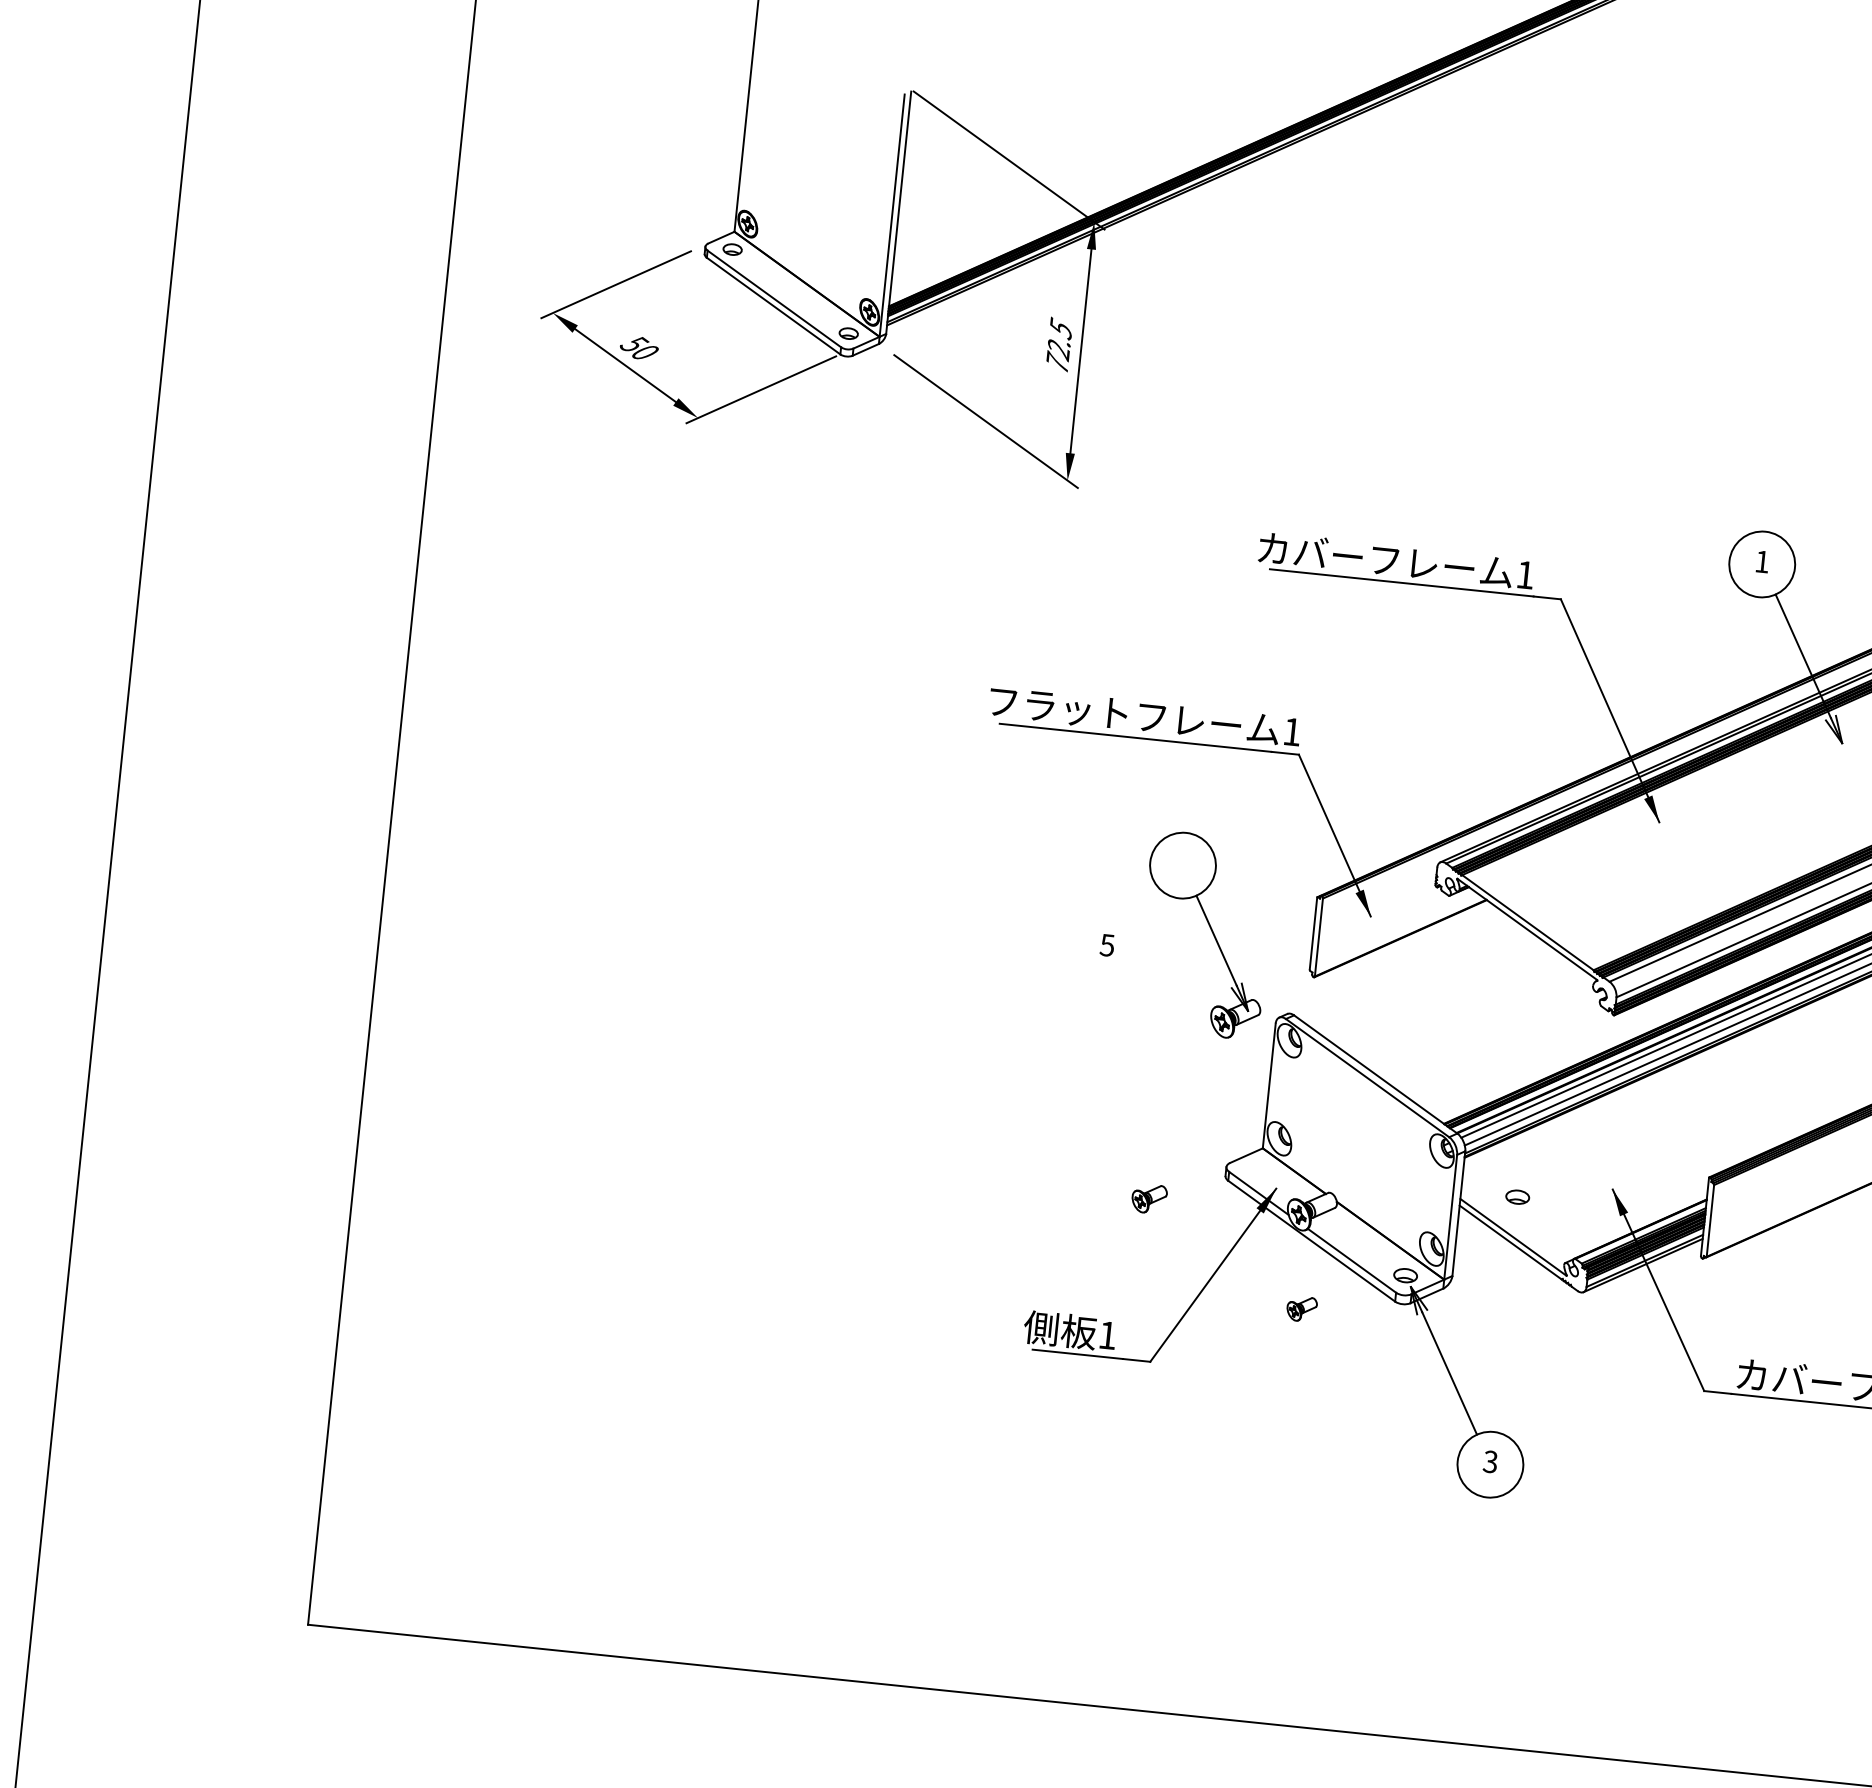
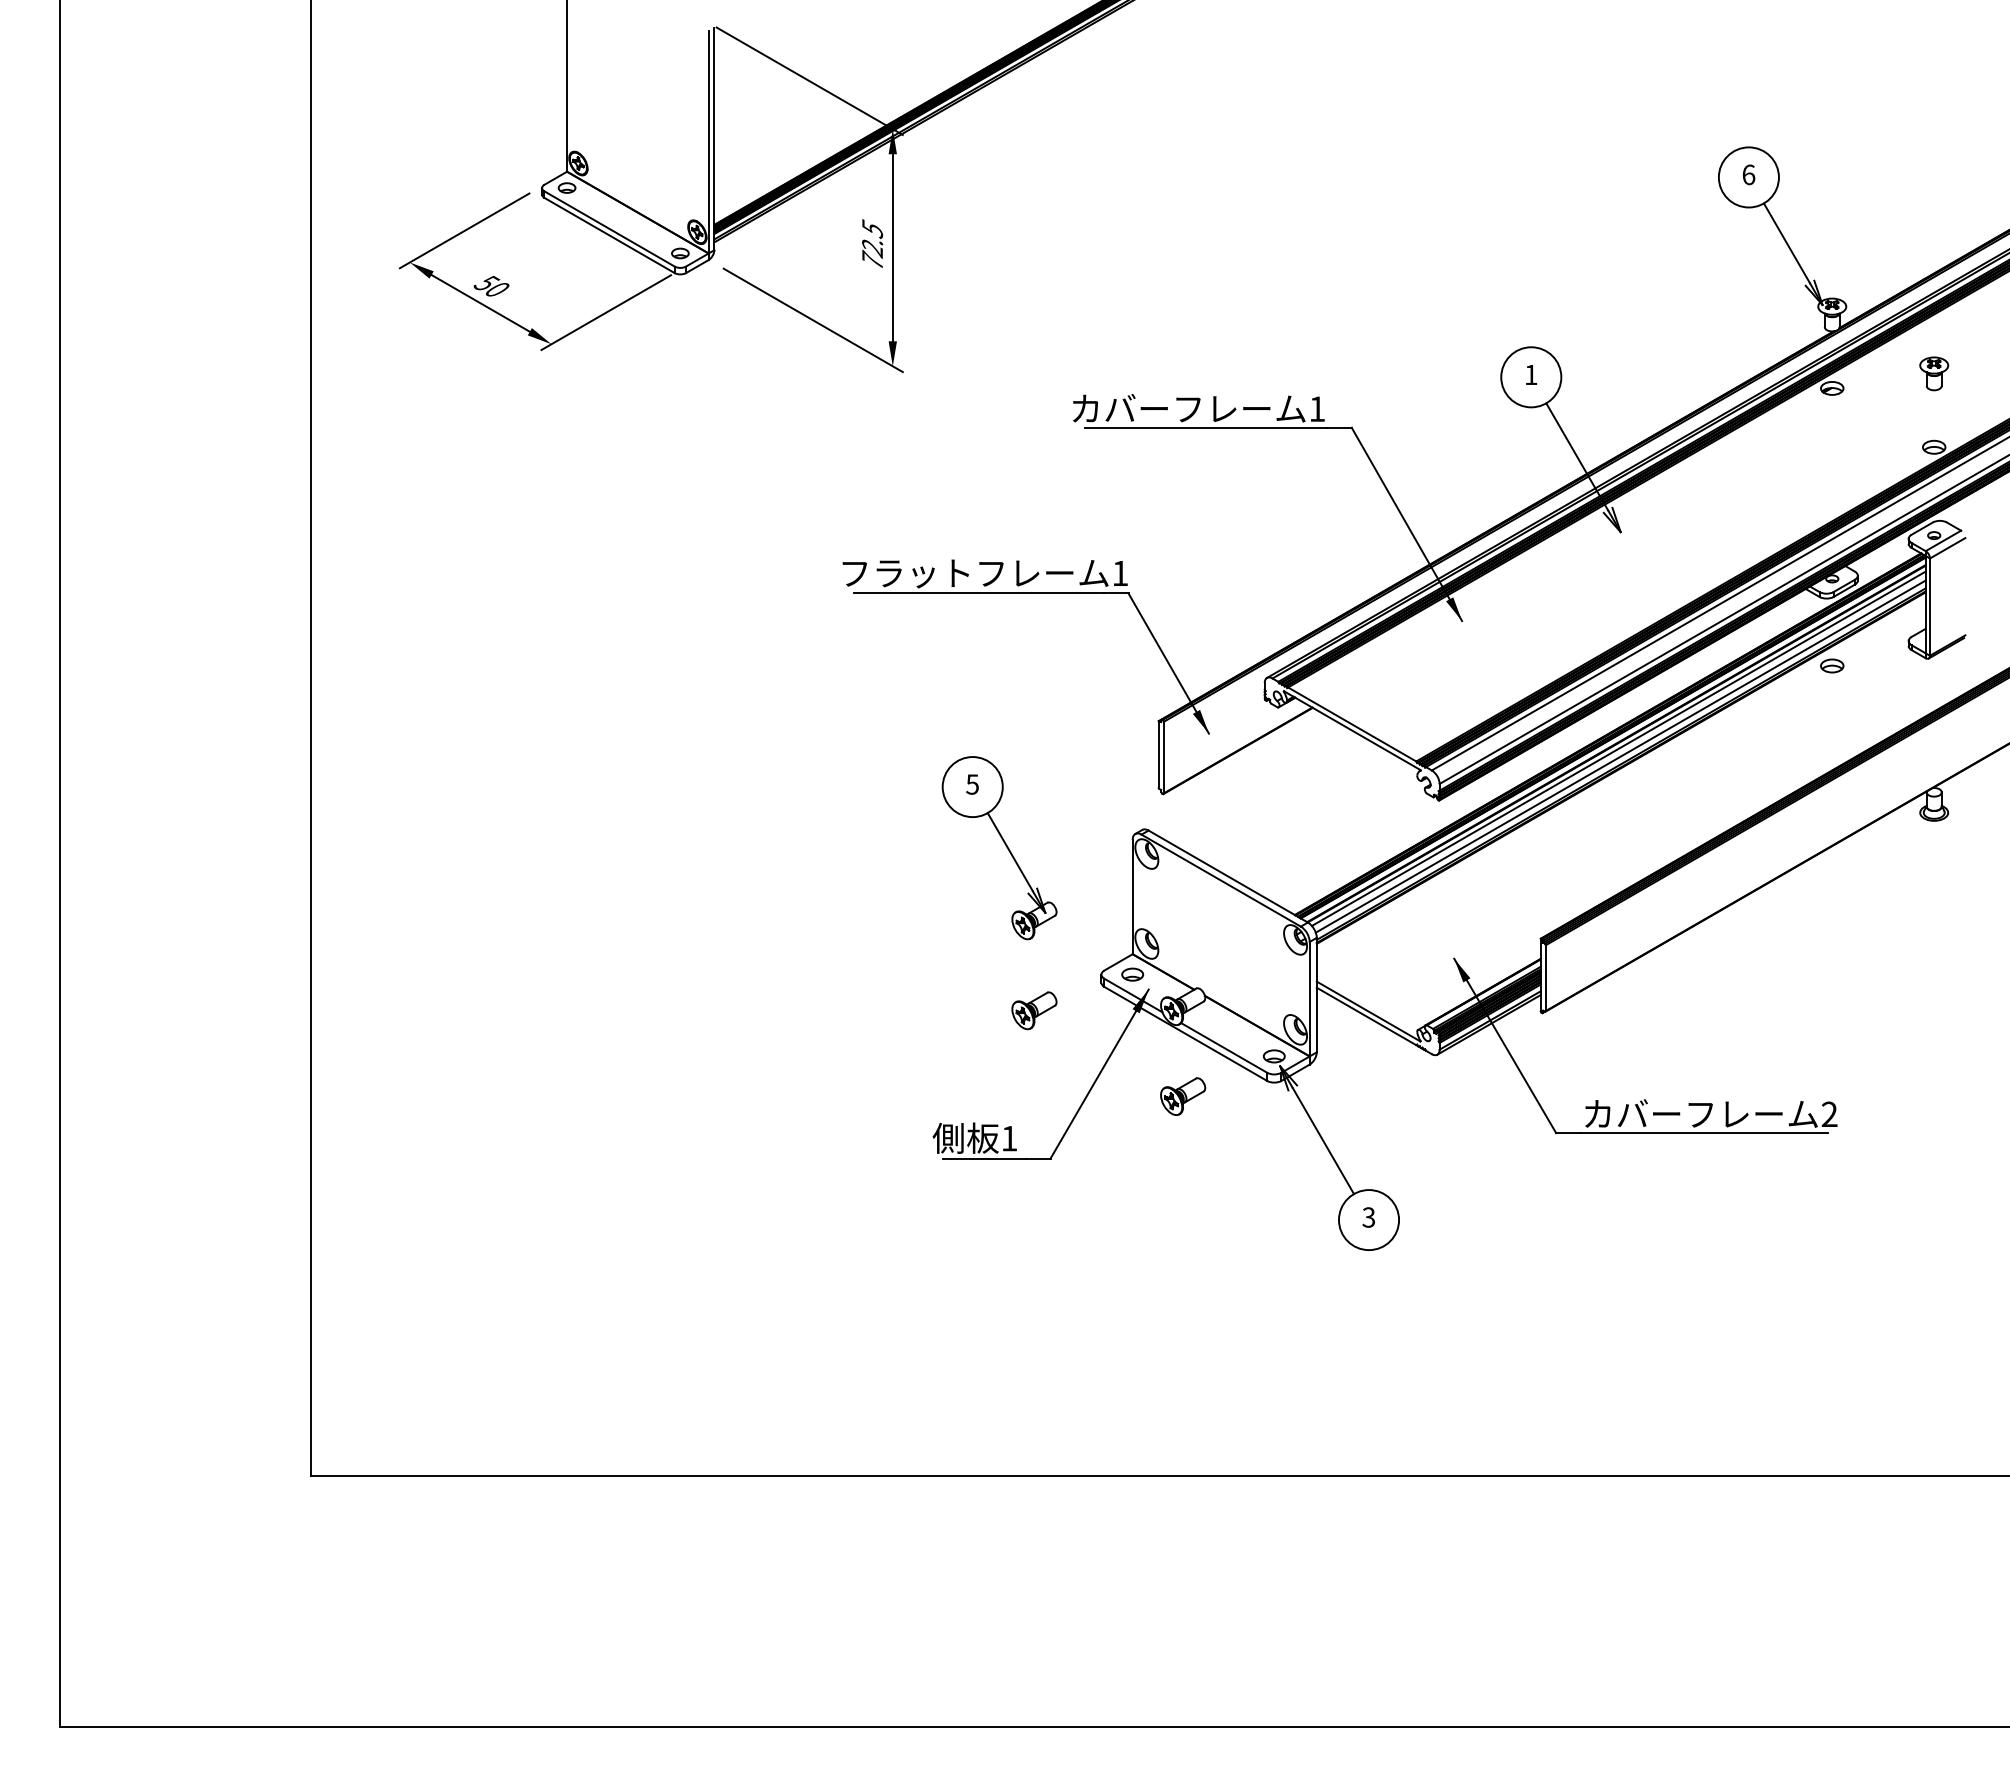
part: (1211, 931) -> (1004, 844), moved
part: (1517, 1197) -> (1132, 974), moved
part: (1149, 1198) -> (1034, 1010), size x1.43
part: (1302, 1309) -> (1183, 1096), size x1.67

